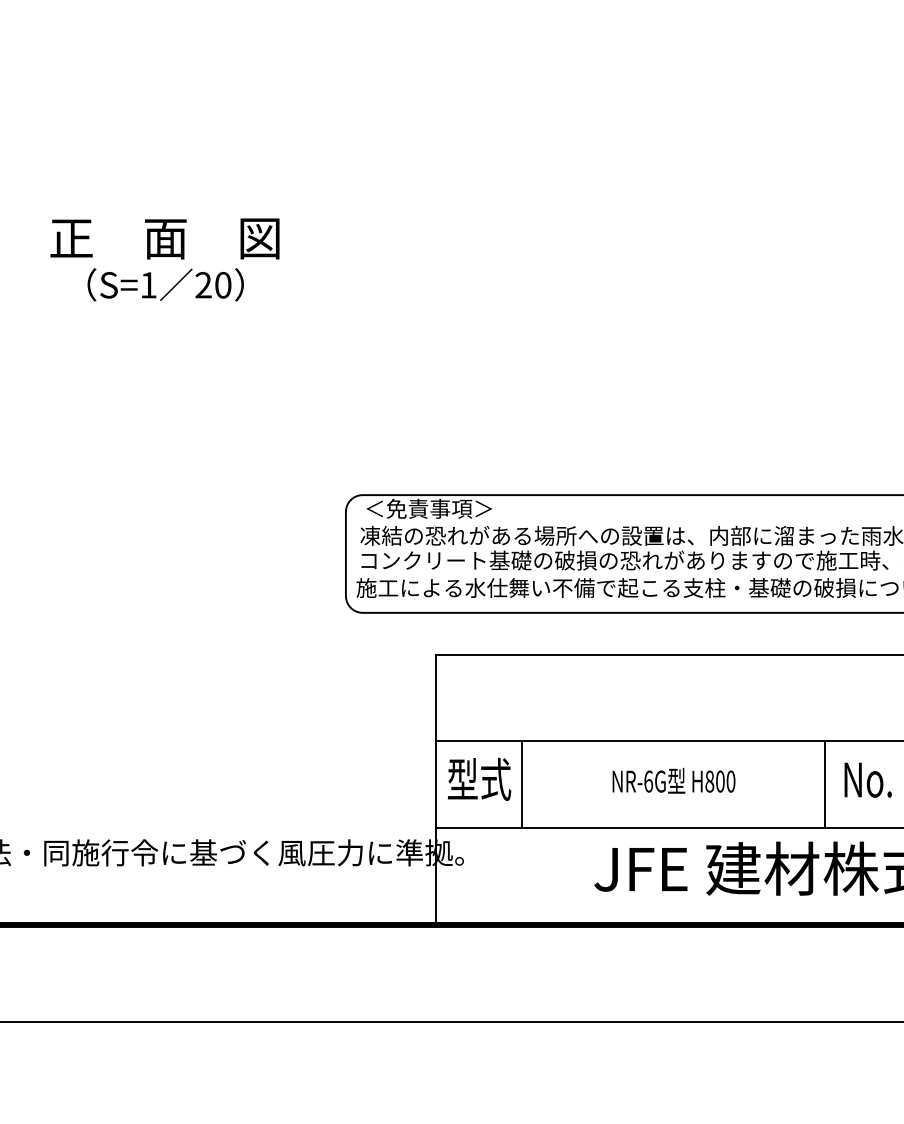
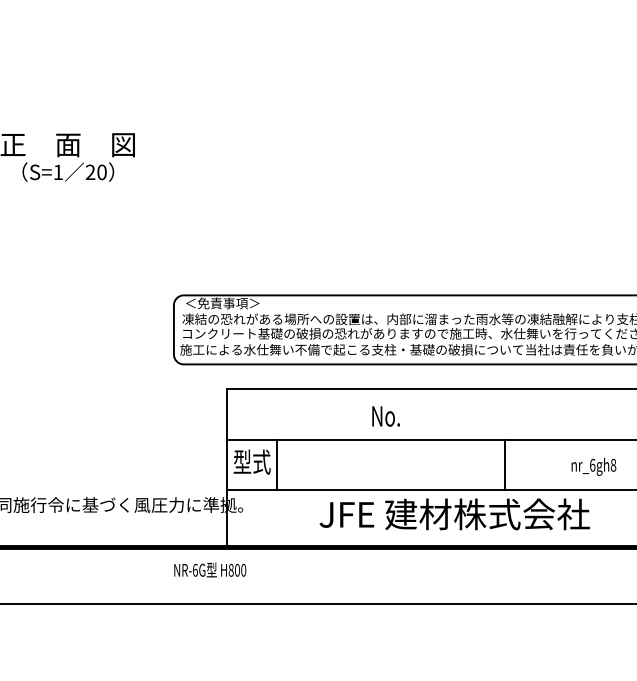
text: (674, 780) -> (210, 569), moved
text: (867, 780) -> (385, 416), moved
line: (824, 783) -> (454, 464), removed

